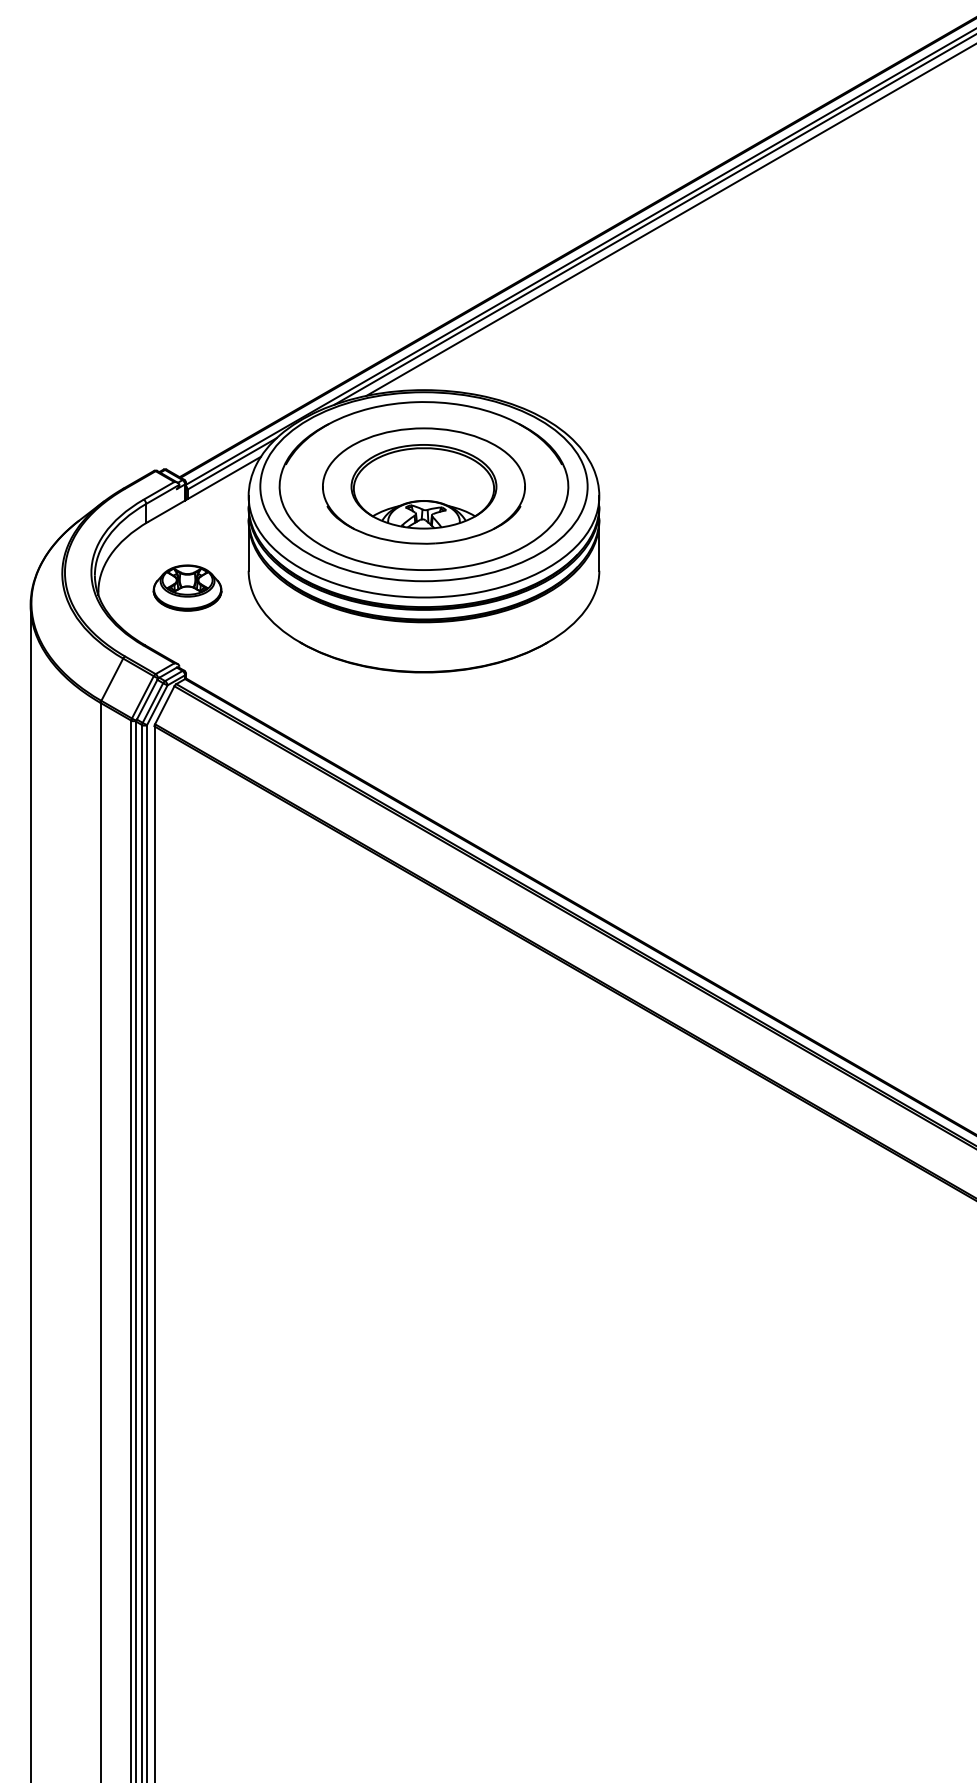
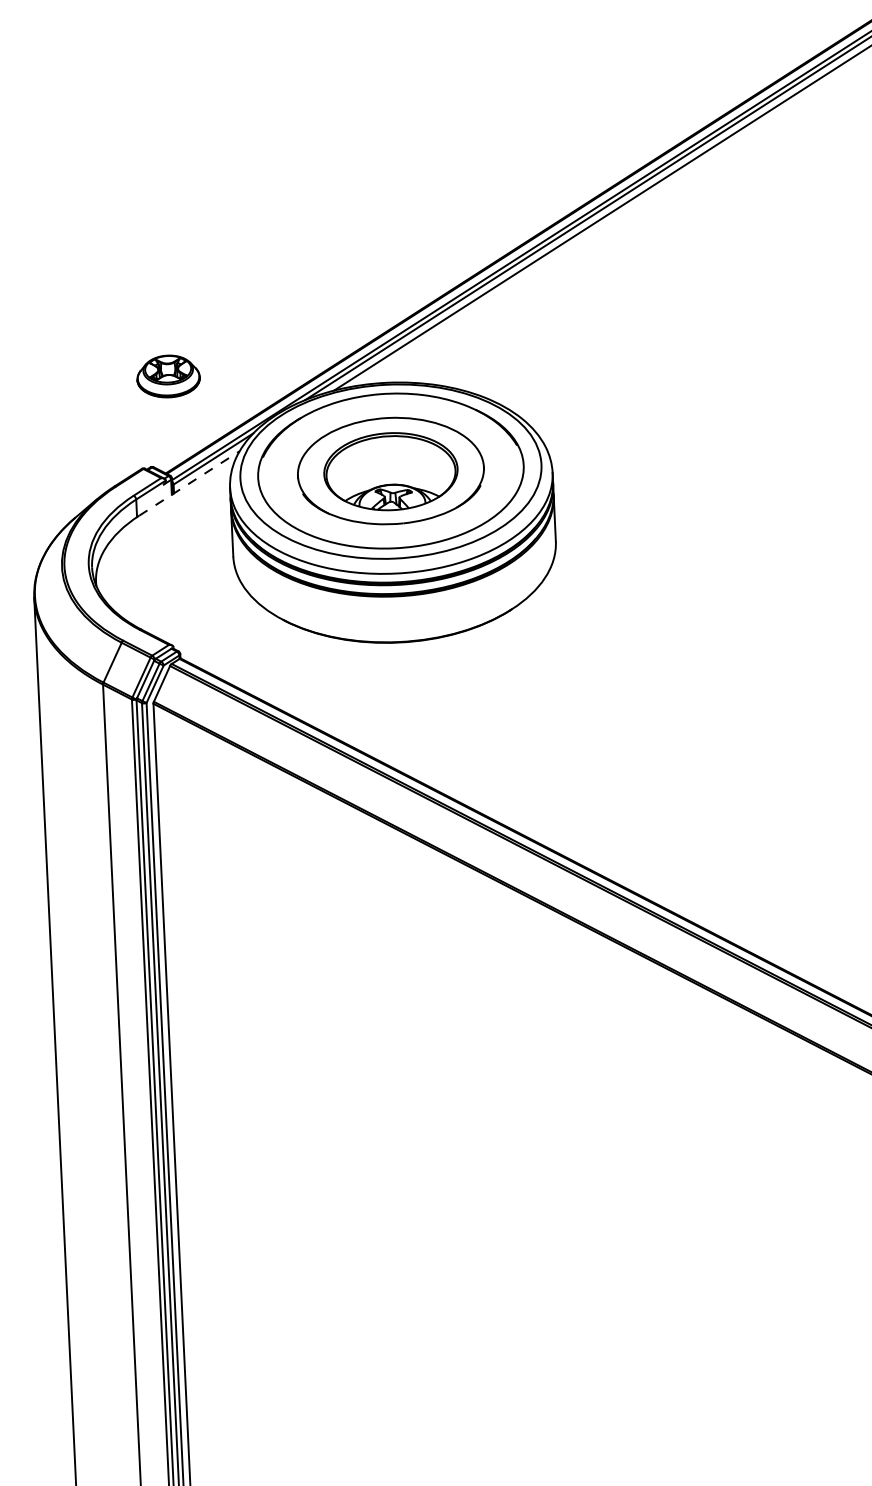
line: (204, 489) -> (189, 483), solid -> dashed
part: (187, 587) -> (168, 375), moved

